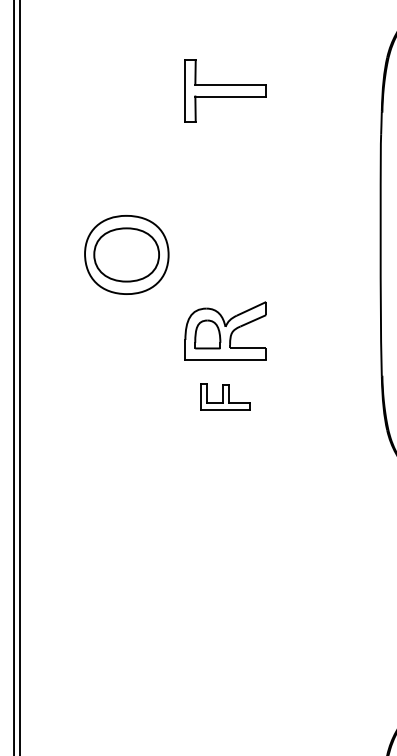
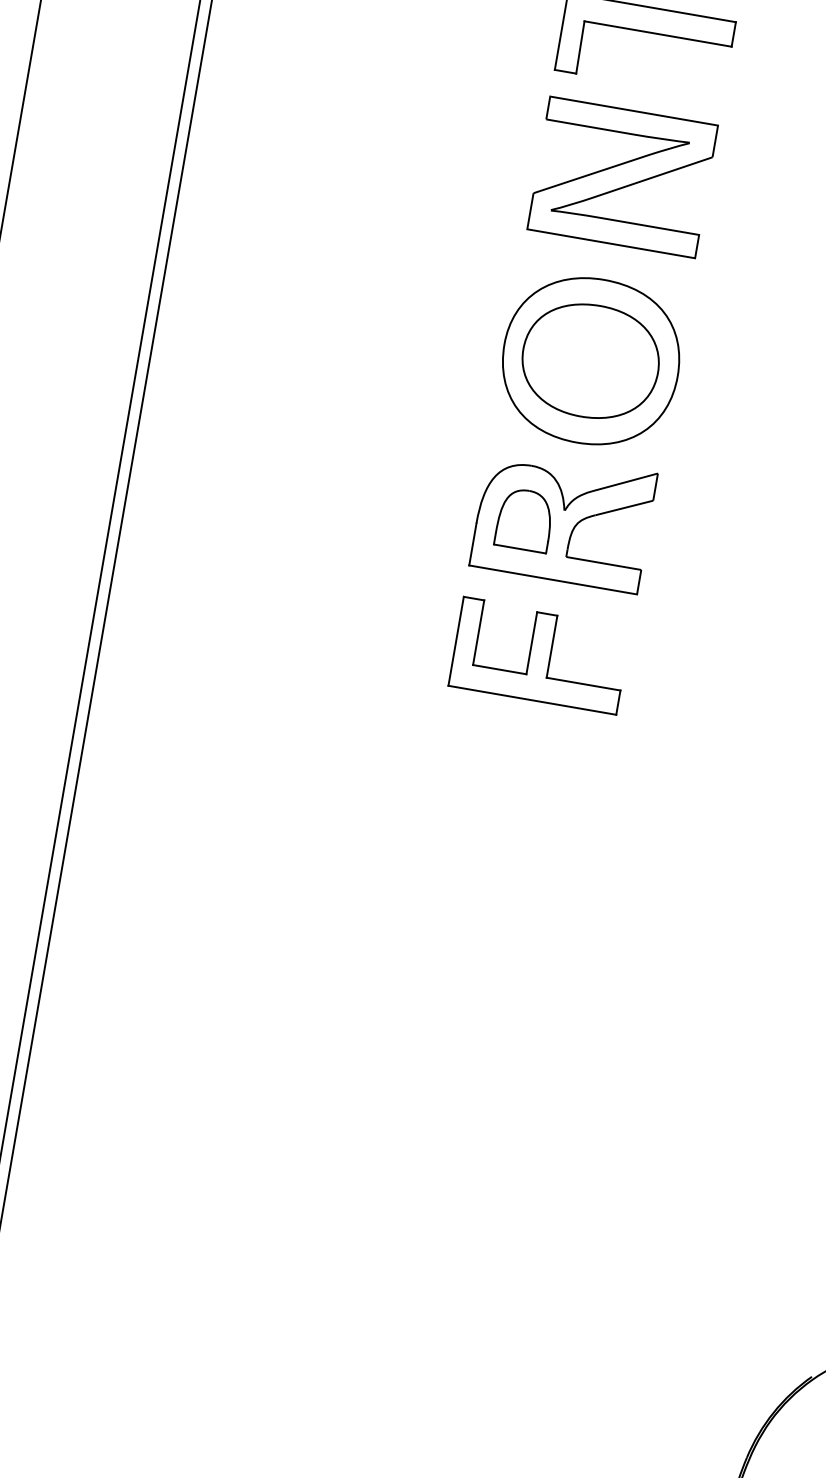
part: (225, 166) -> (621, 177), added
part: (126, 254) -> (590, 360), moved
part: (225, 396) -> (539, 655), size x1.67

